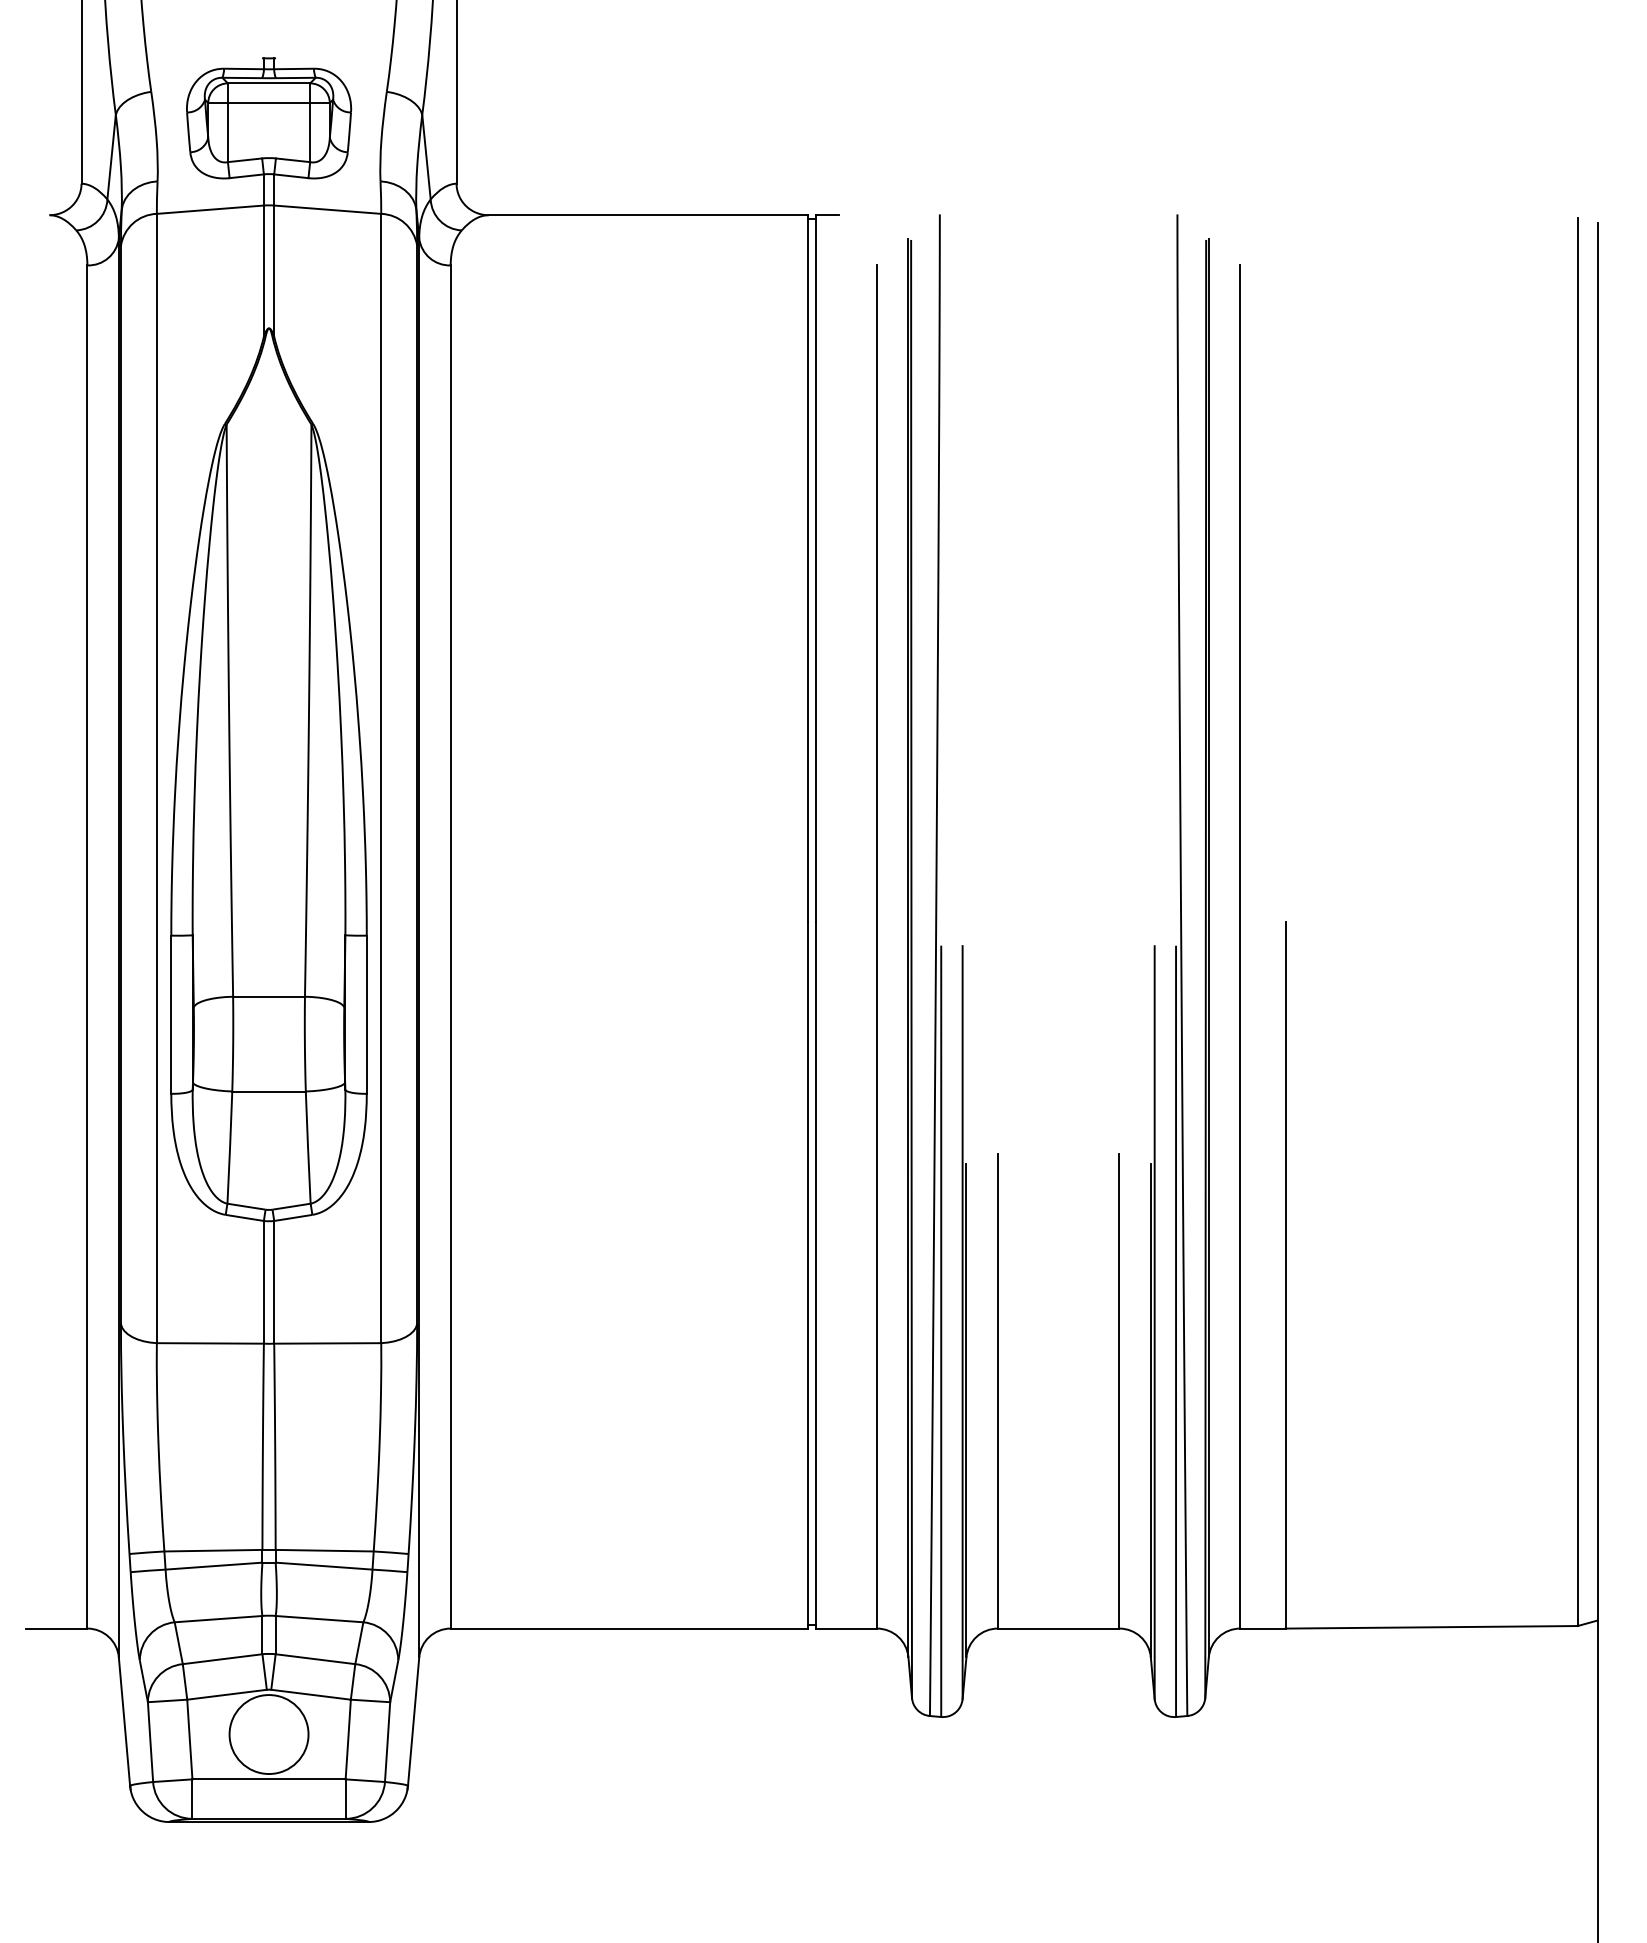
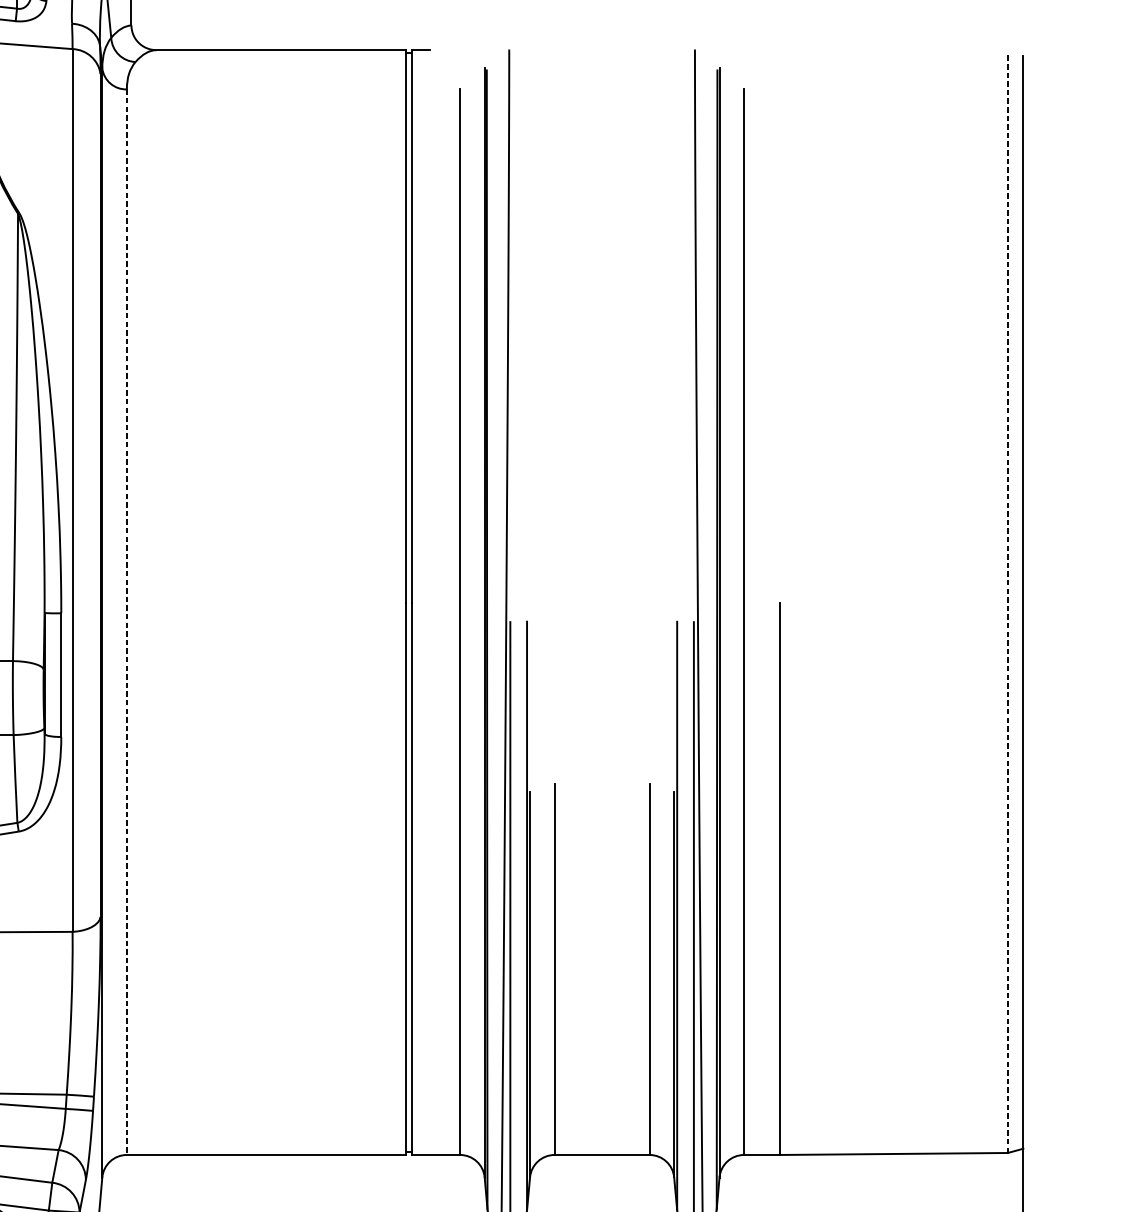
line: (1577, 921) -> (1007, 602), solid -> dashed
line: (450, 947) -> (126, 622), solid -> dashed

